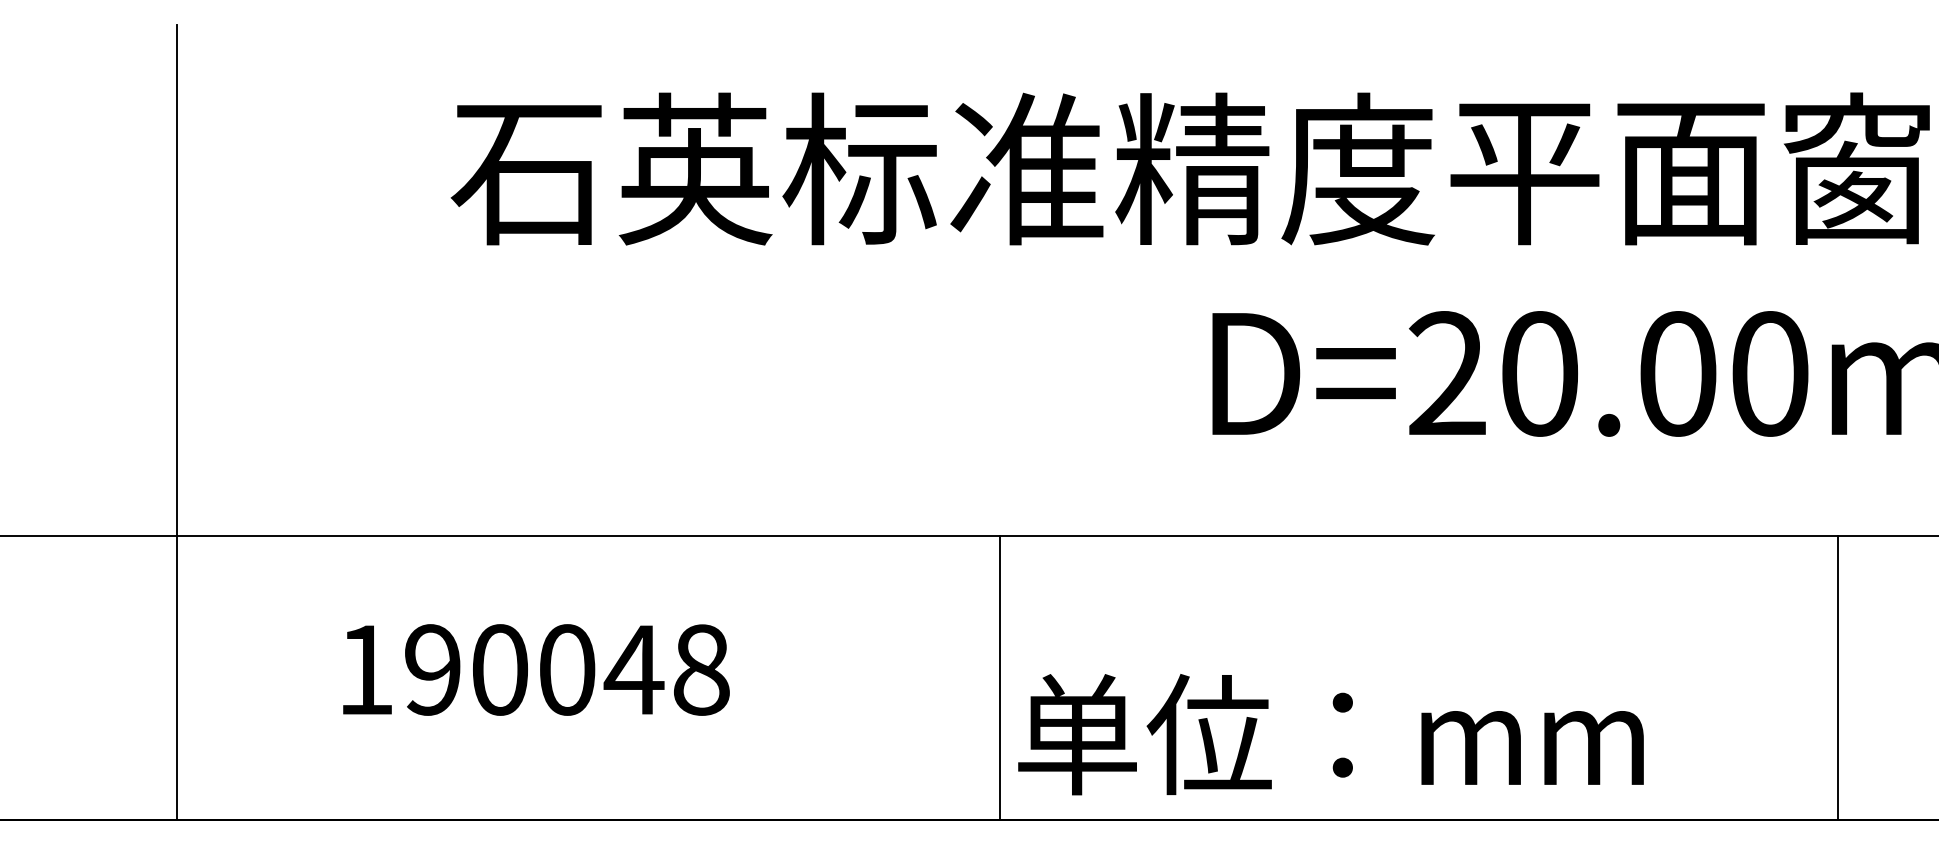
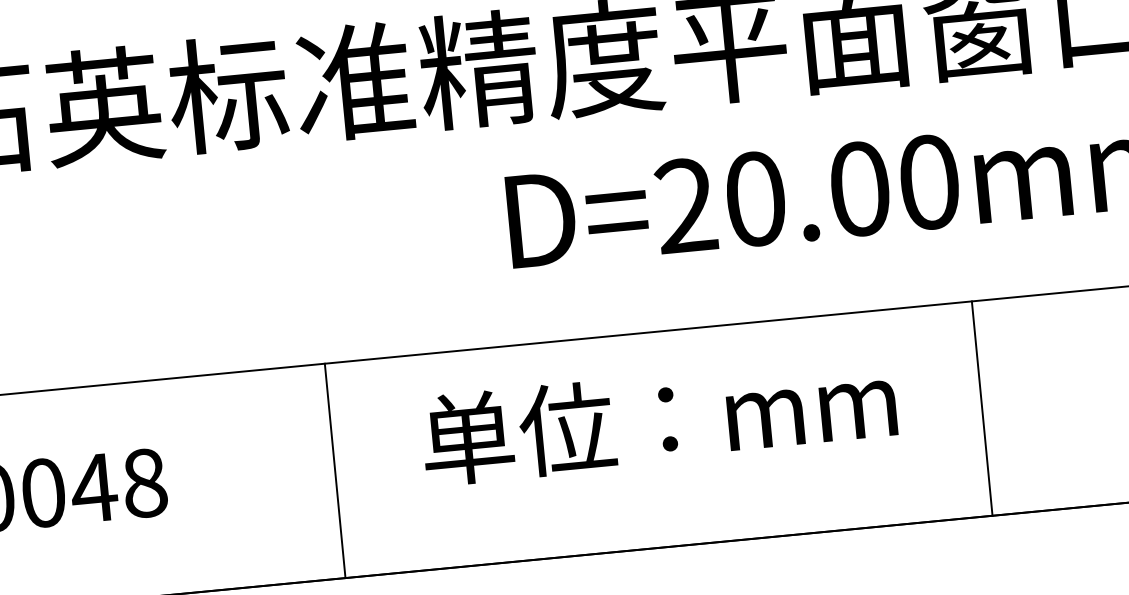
line: (1000, 677) -> (335, 470), moved
line: (1837, 677) -> (981, 408), moved
text: (1330, 734) -> (658, 419), moved

